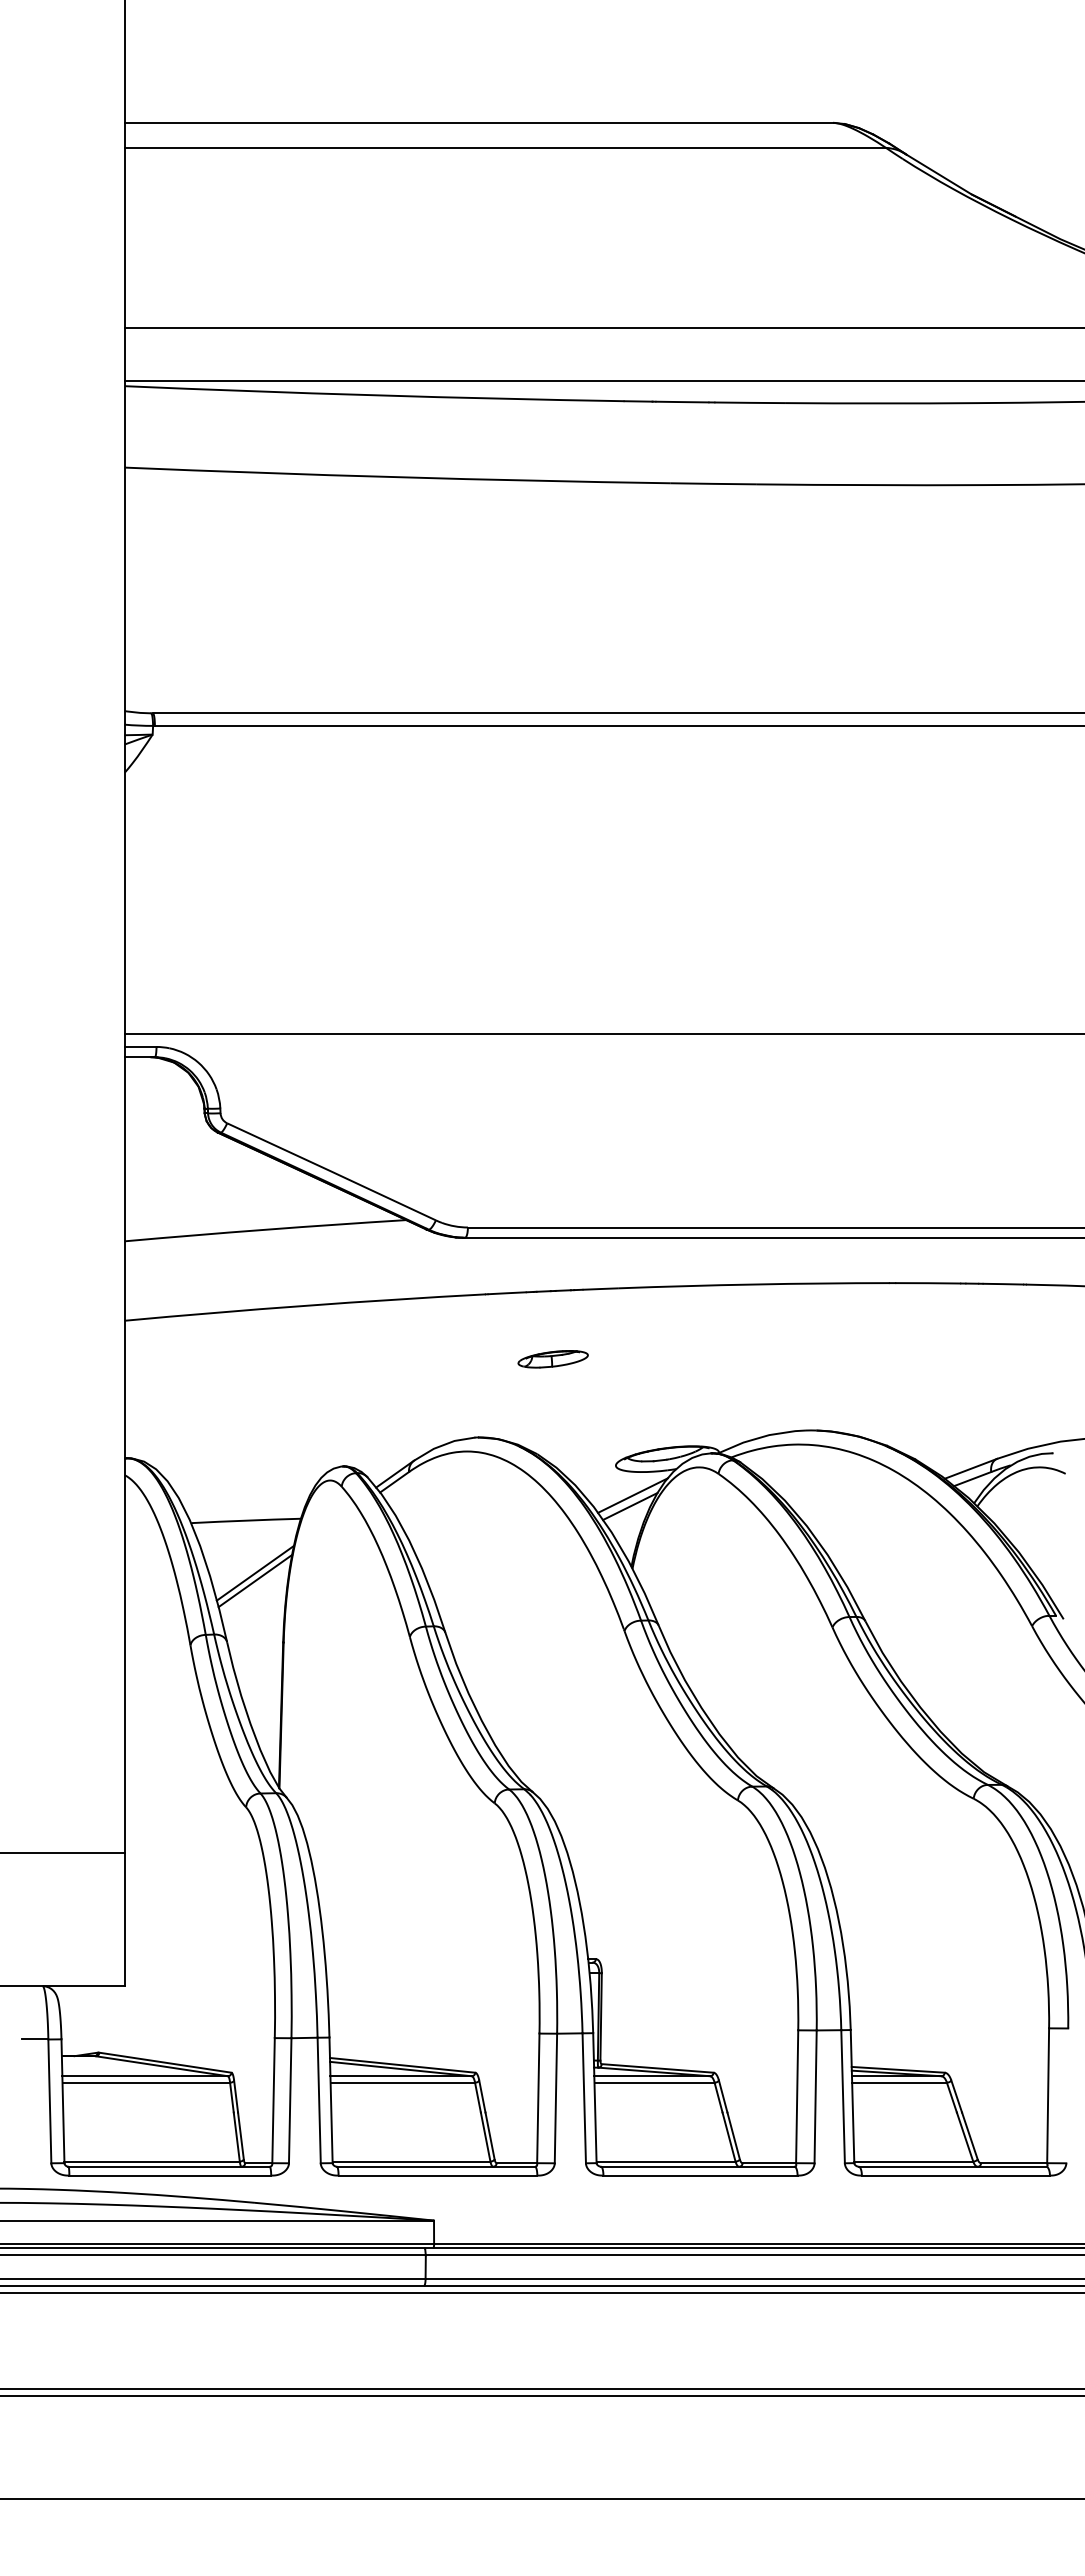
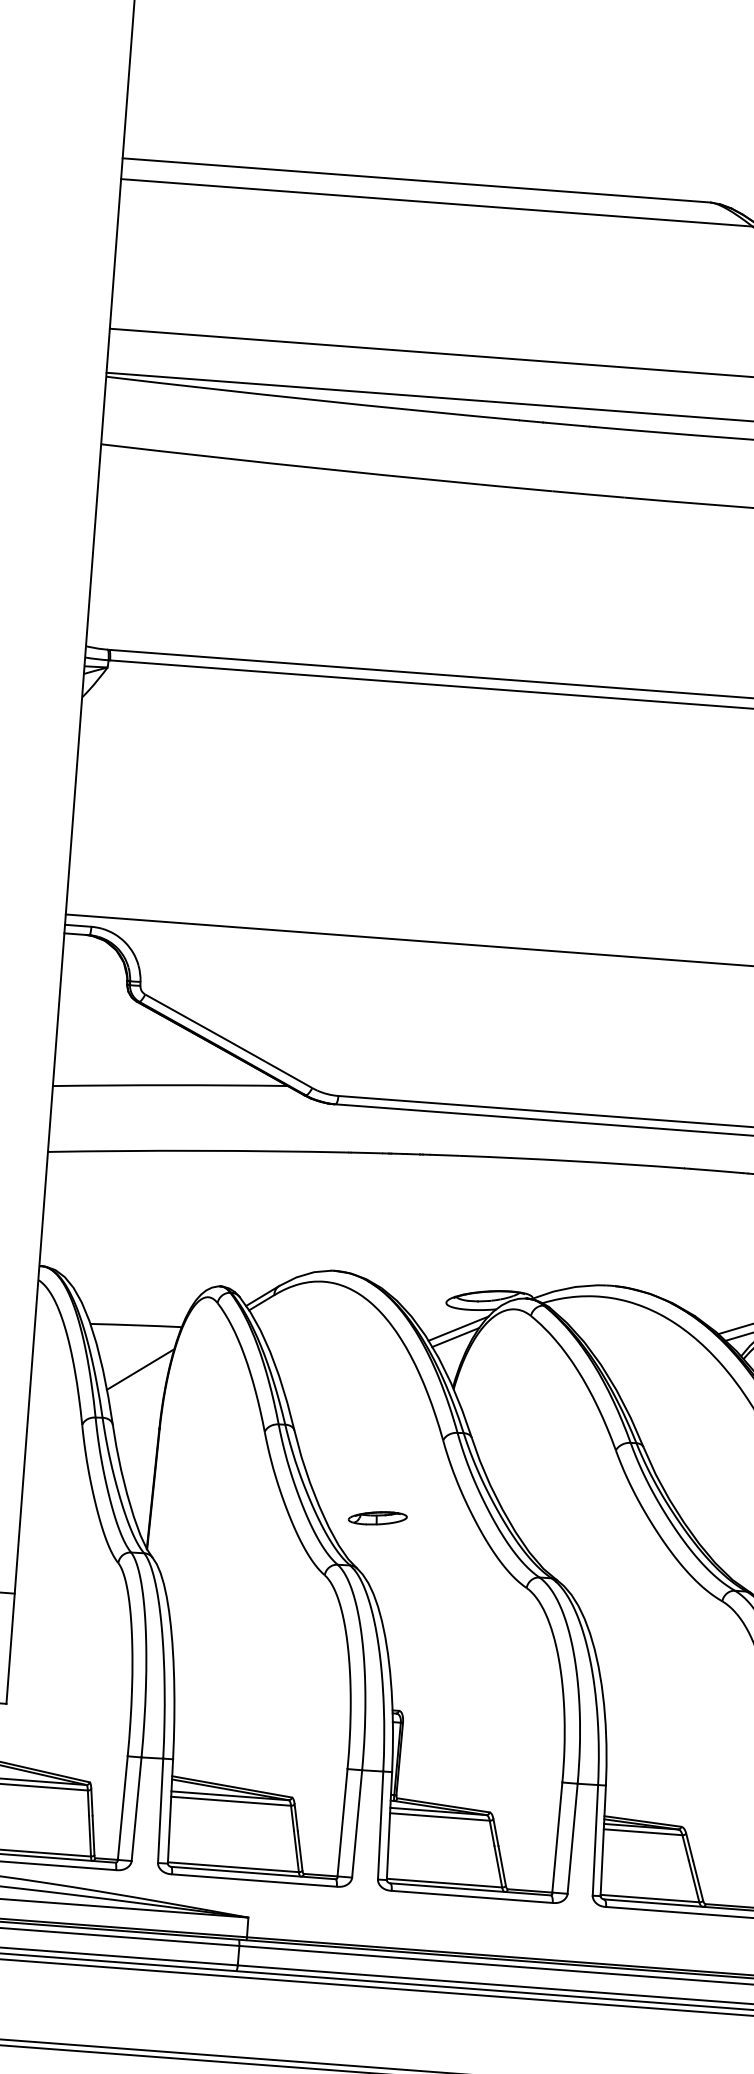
part: (552, 1359) -> (377, 1518), moved
line: (255, 1580) -> (140, 1375), removed

